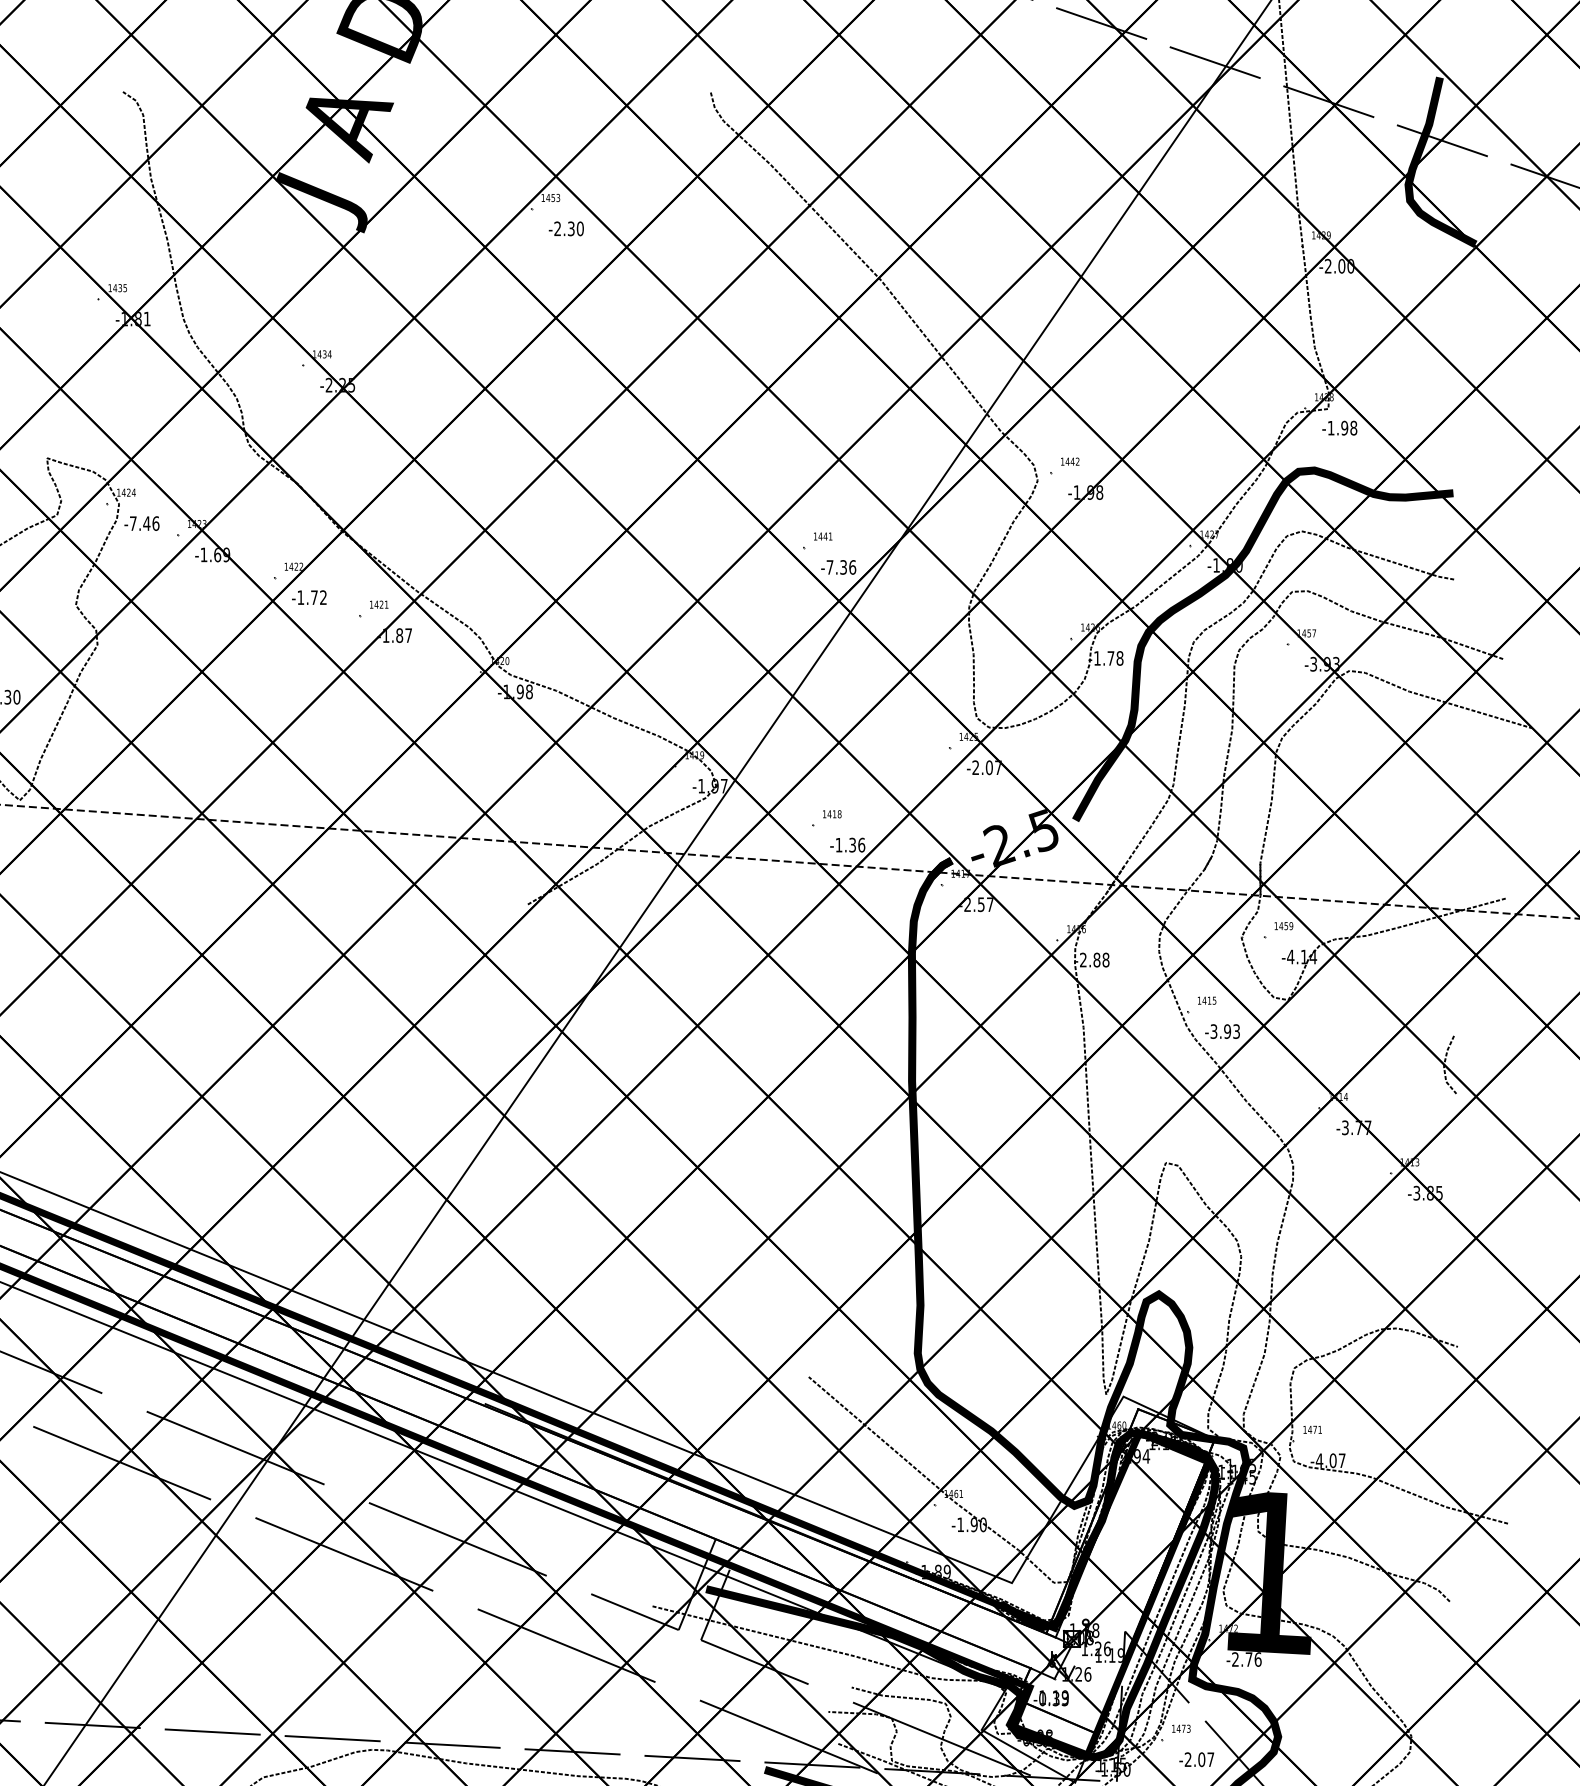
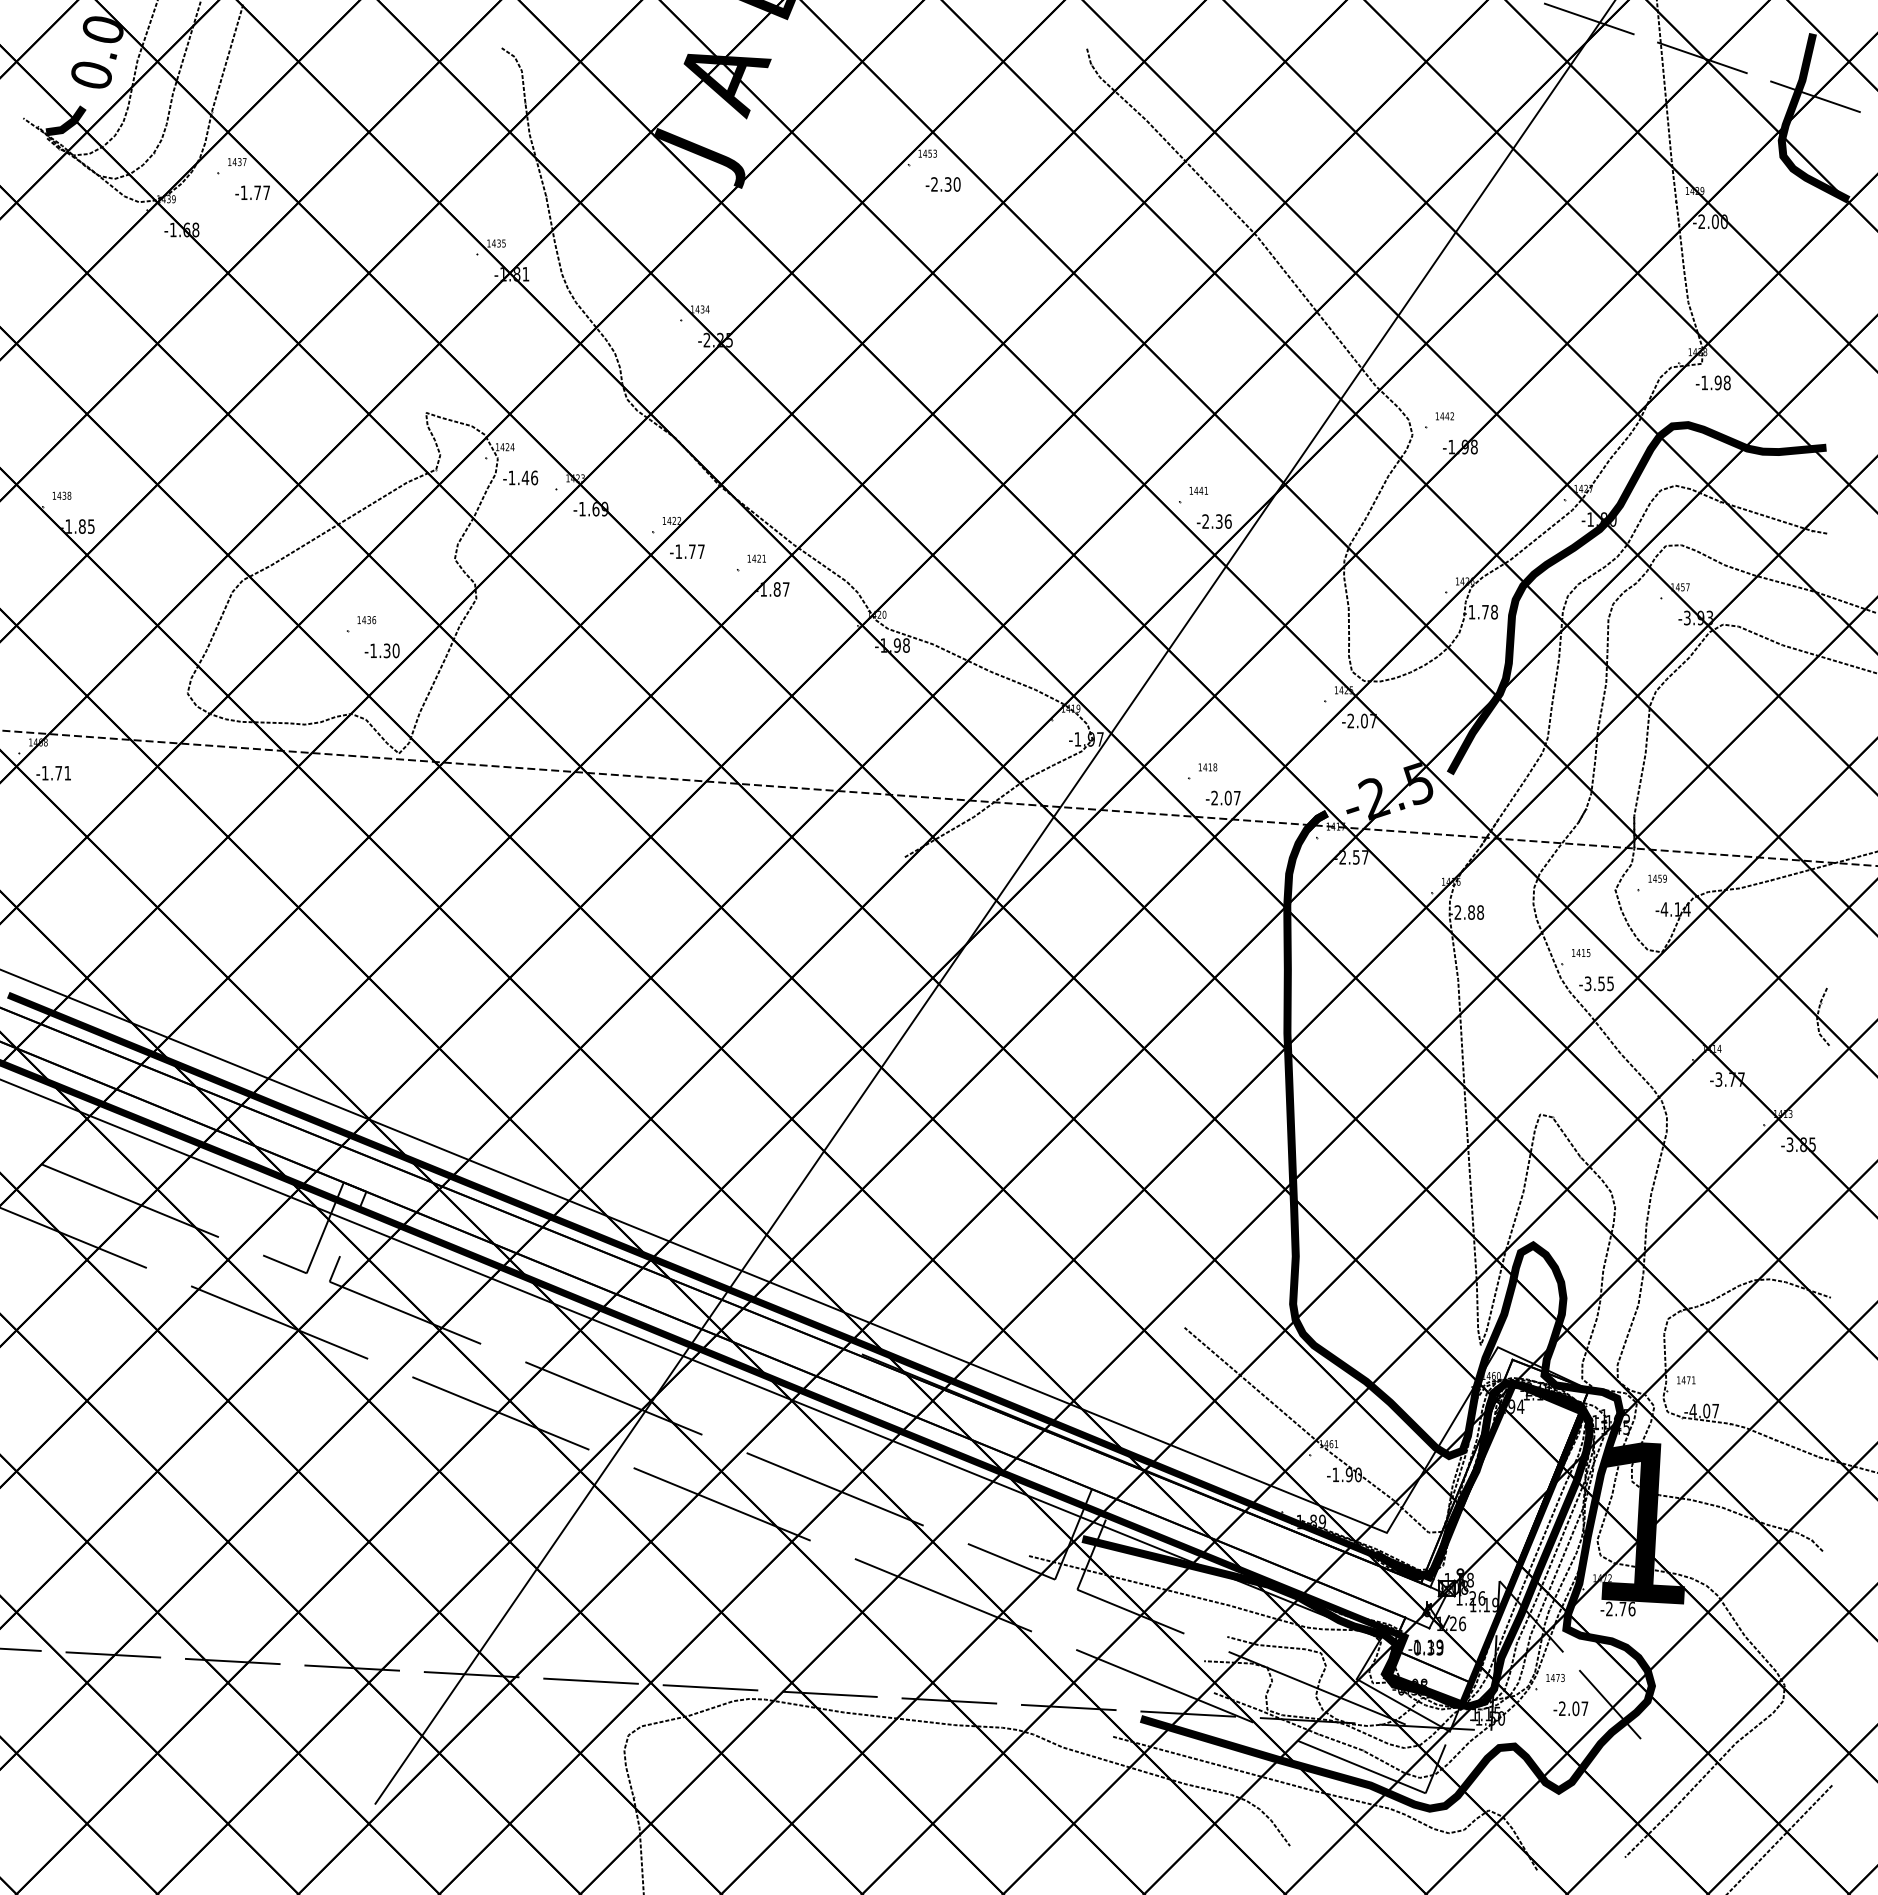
text: (132, 523) -> (511, 477), -7.46 -> -1.46
text: (829, 567) -> (1205, 521), -7.36 -> -2.36
text: (323, 597) -> (701, 551), -1.72 -> -1.77
text: (849, 844) -> (1225, 797), -1.36 -> -2.07
text: (1231, 1031) -> (1605, 983), -3.93 -> -3.55

